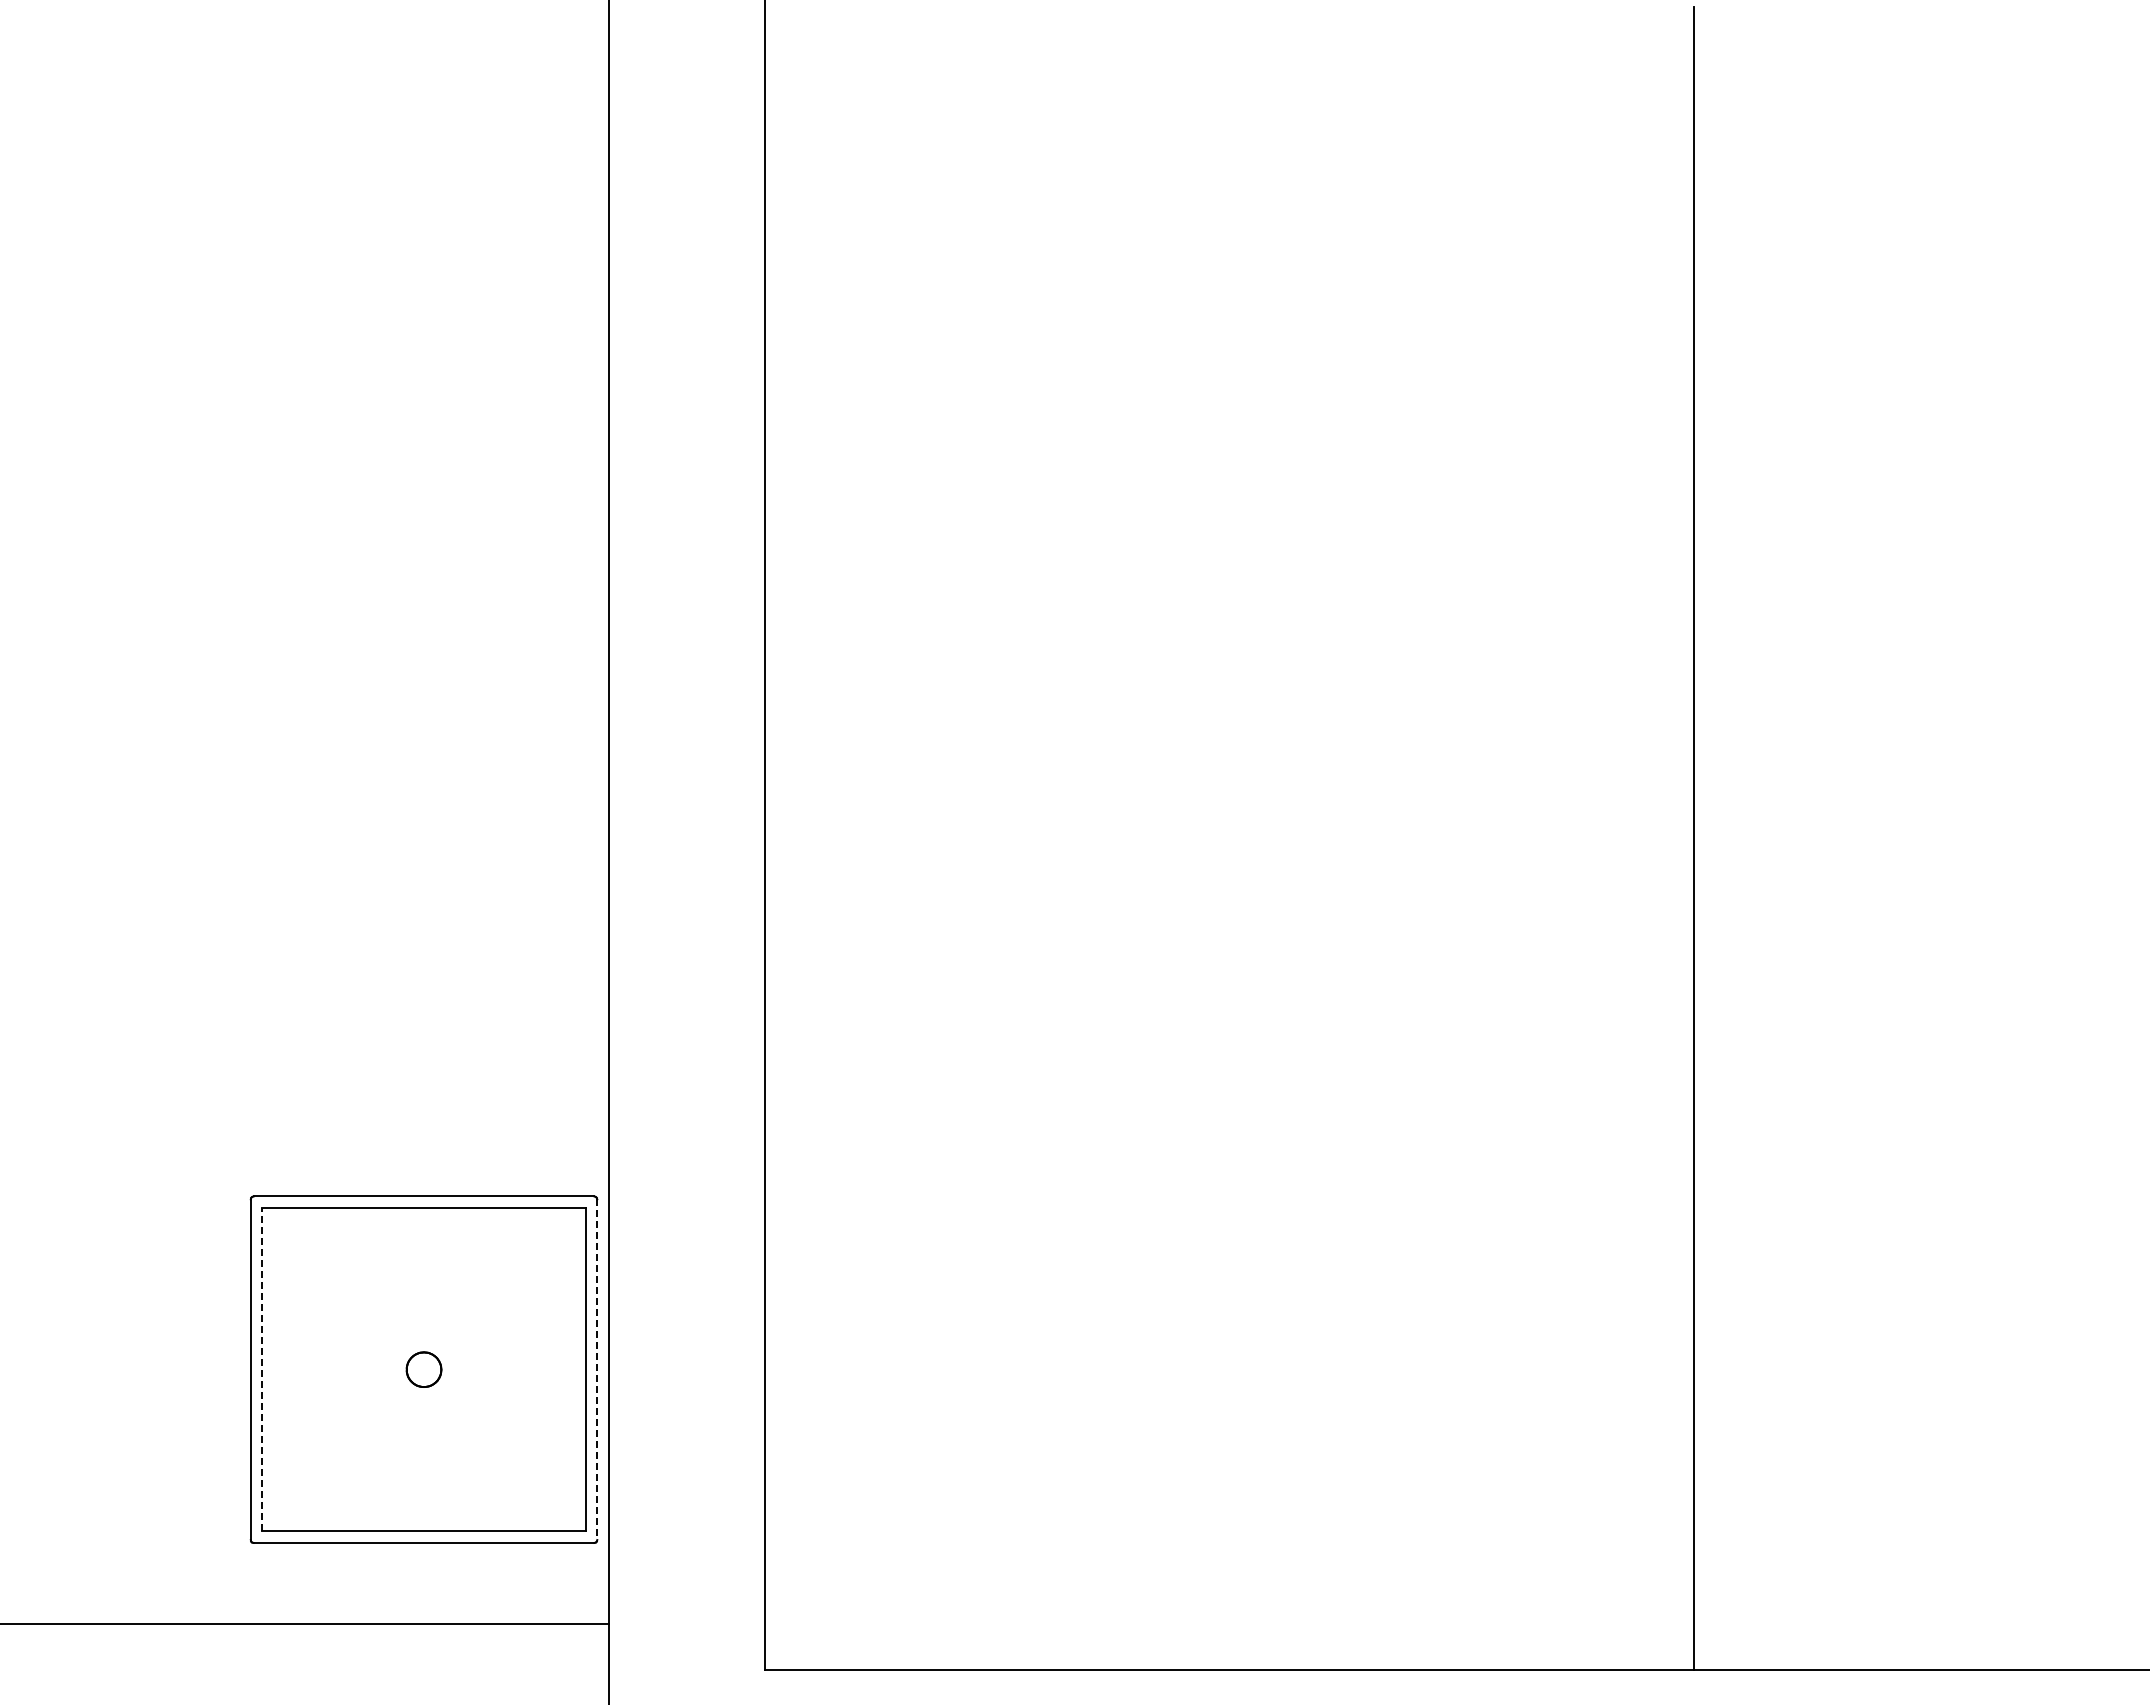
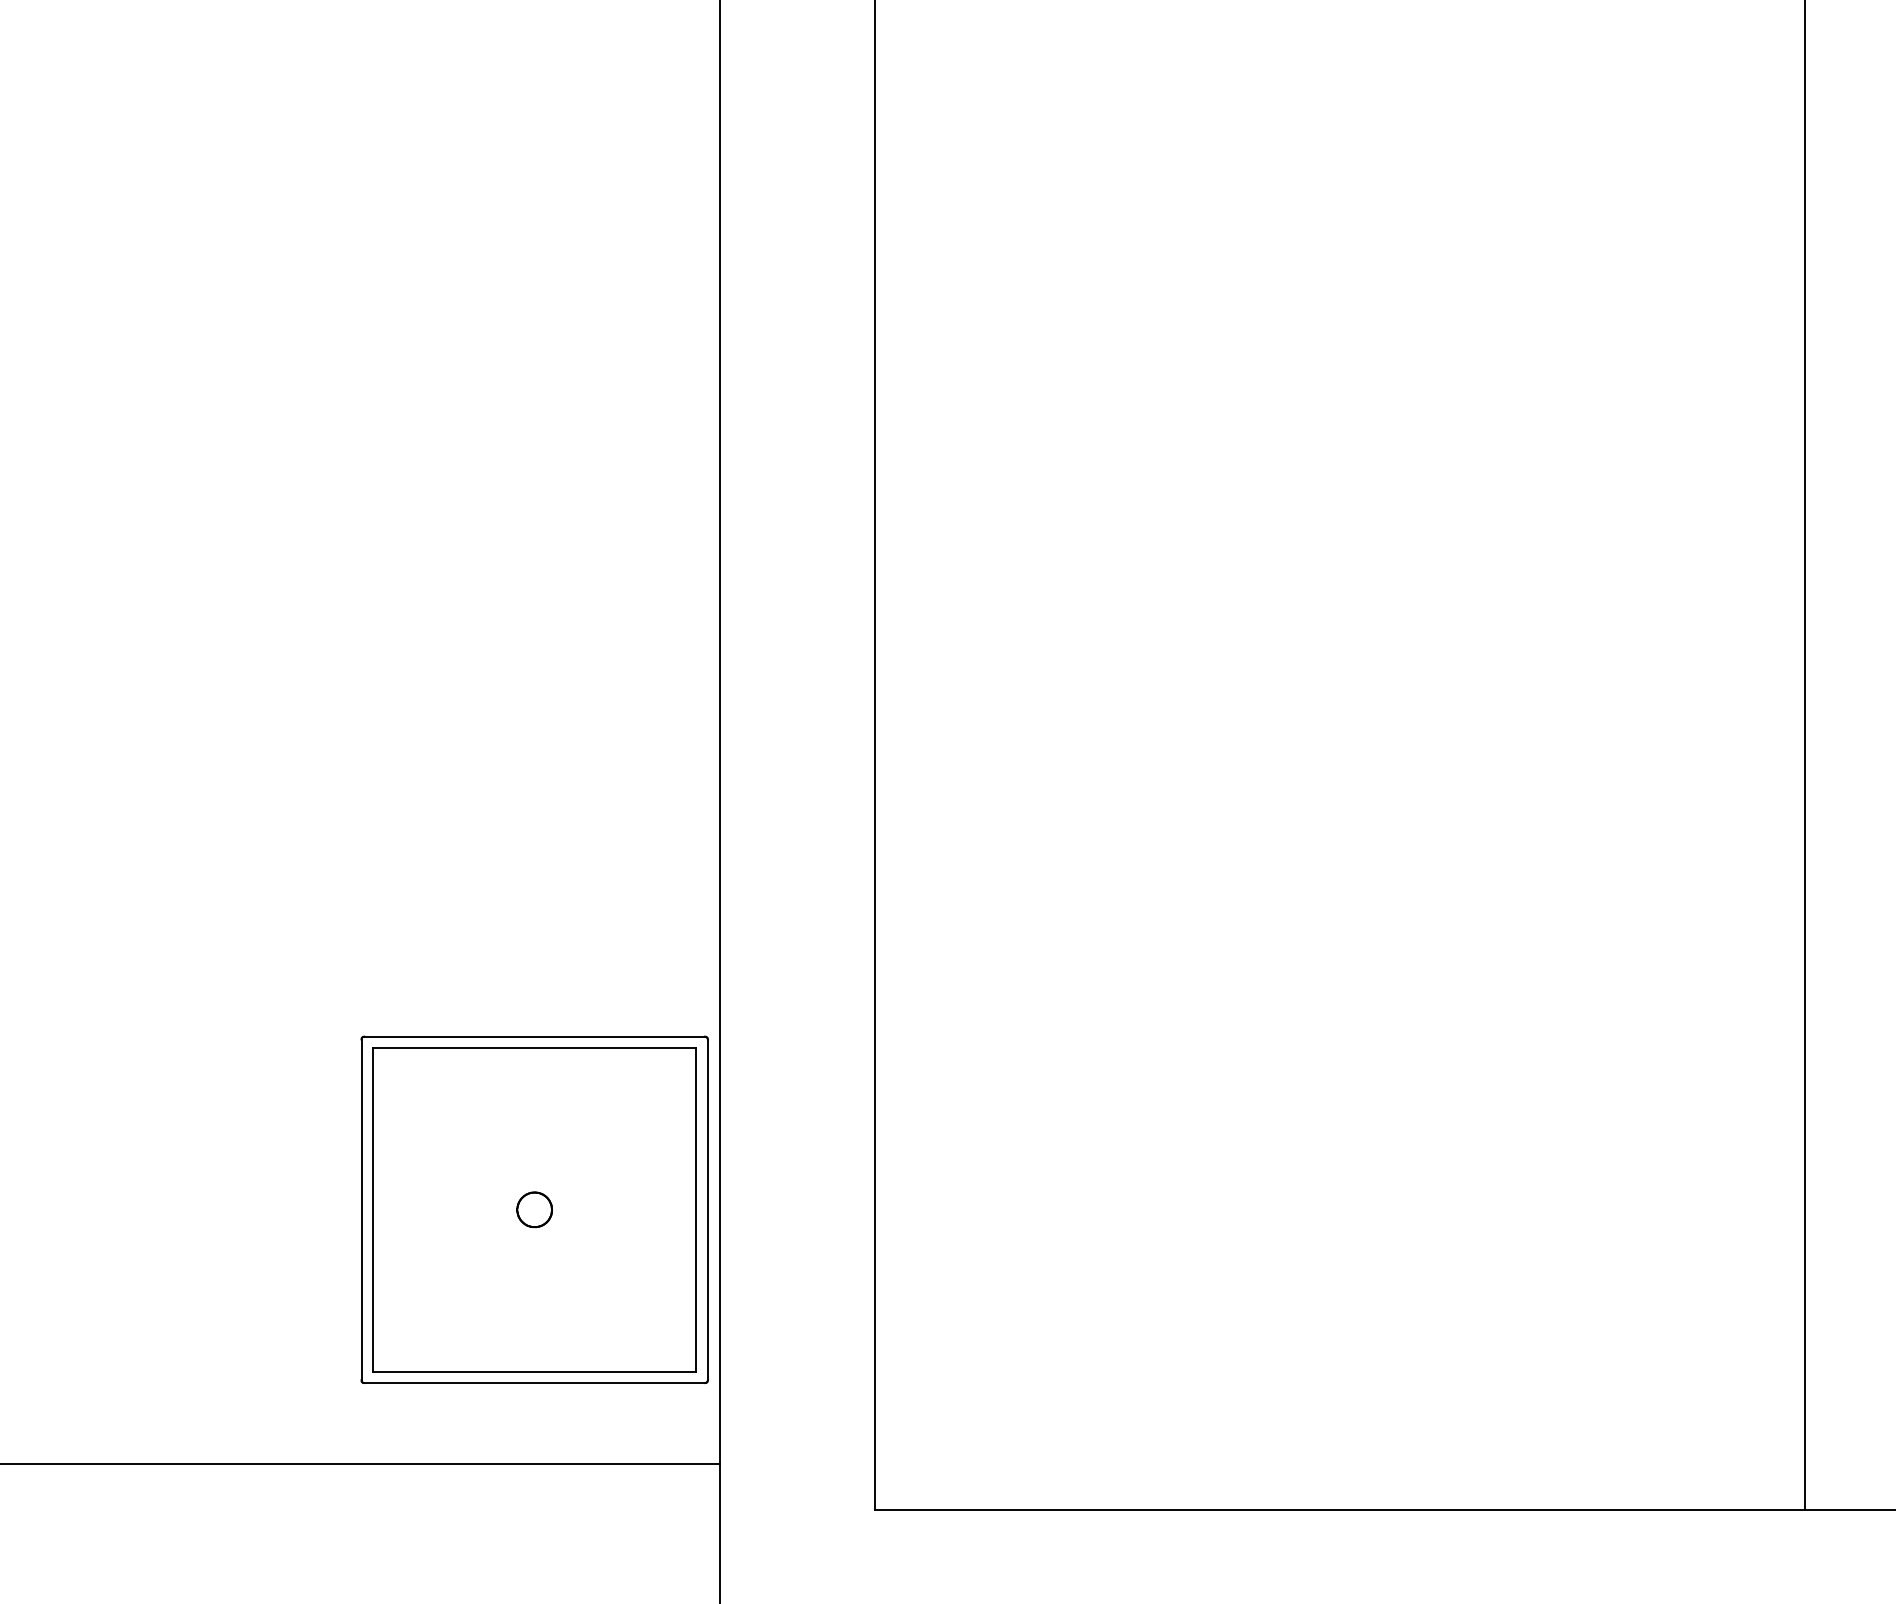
line: (262, 1369) -> (373, 1209), dashed -> solid
line: (597, 1370) -> (708, 1210), dashed -> solid

